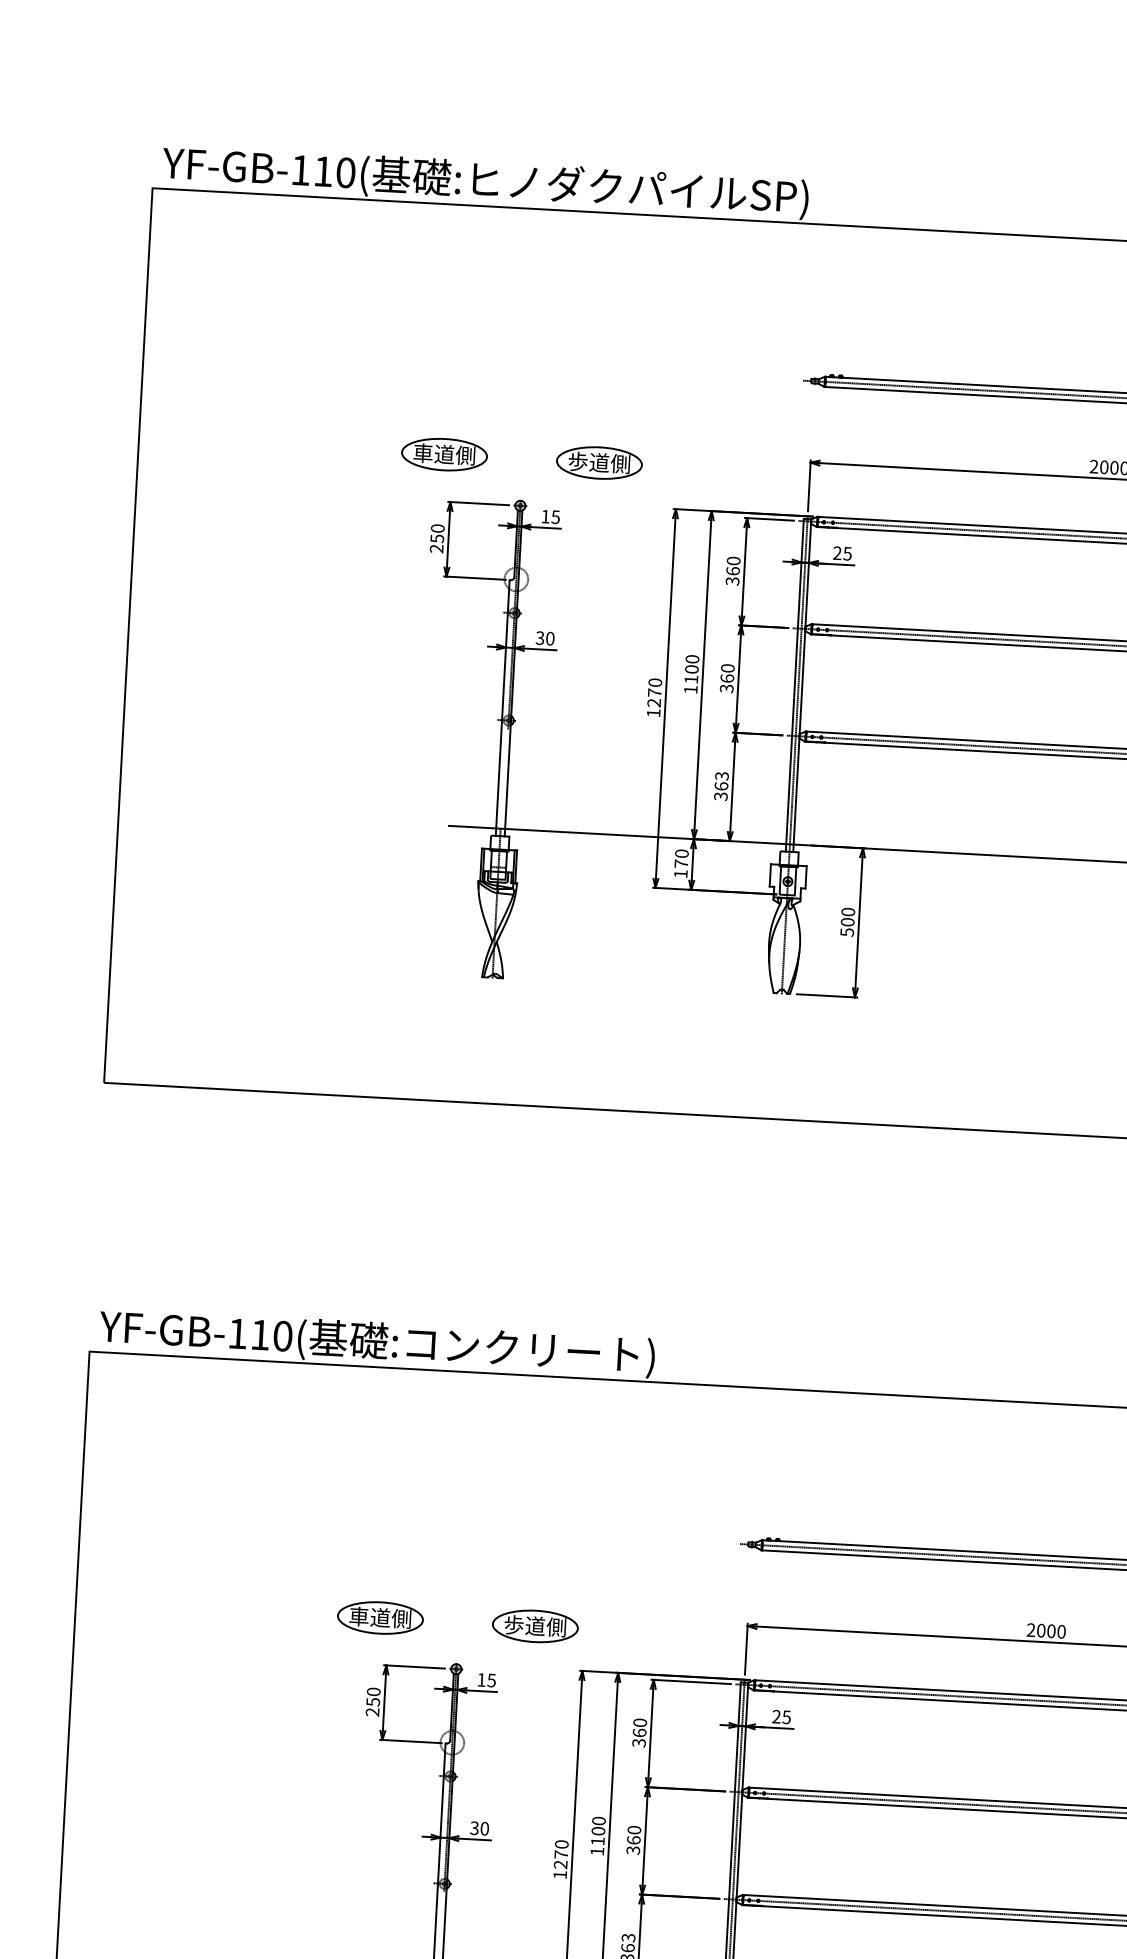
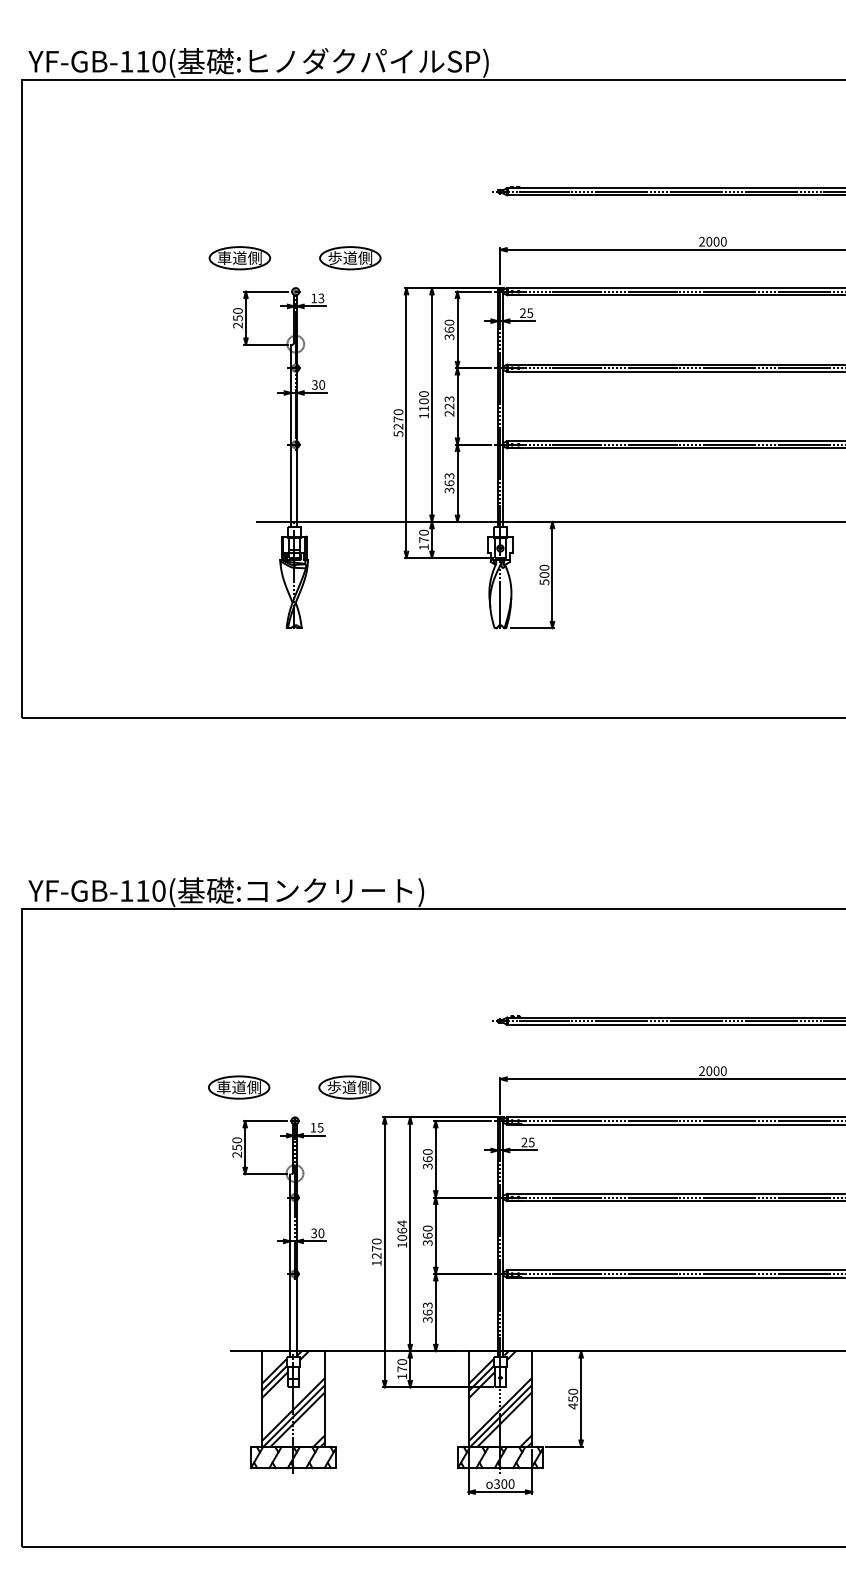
text: (556, 515) -> (321, 297), 15 -> 13
text: (727, 678) -> (449, 406), 360 -> 223
text: (653, 712) -> (398, 433), 1270 -> 5270
text: (598, 1830) -> (402, 1230), 1100 -> 1064

